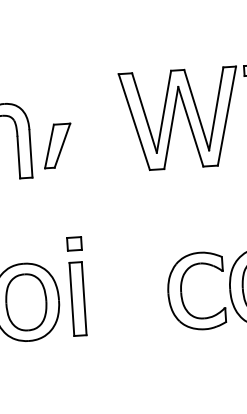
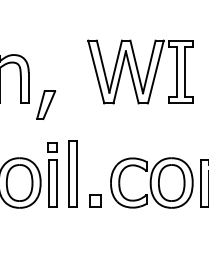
part: (58, 144) -> (46, 104), moved
part: (107, 282) -> (72, 173), added
part: (146, 321) -> (95, 200), added

